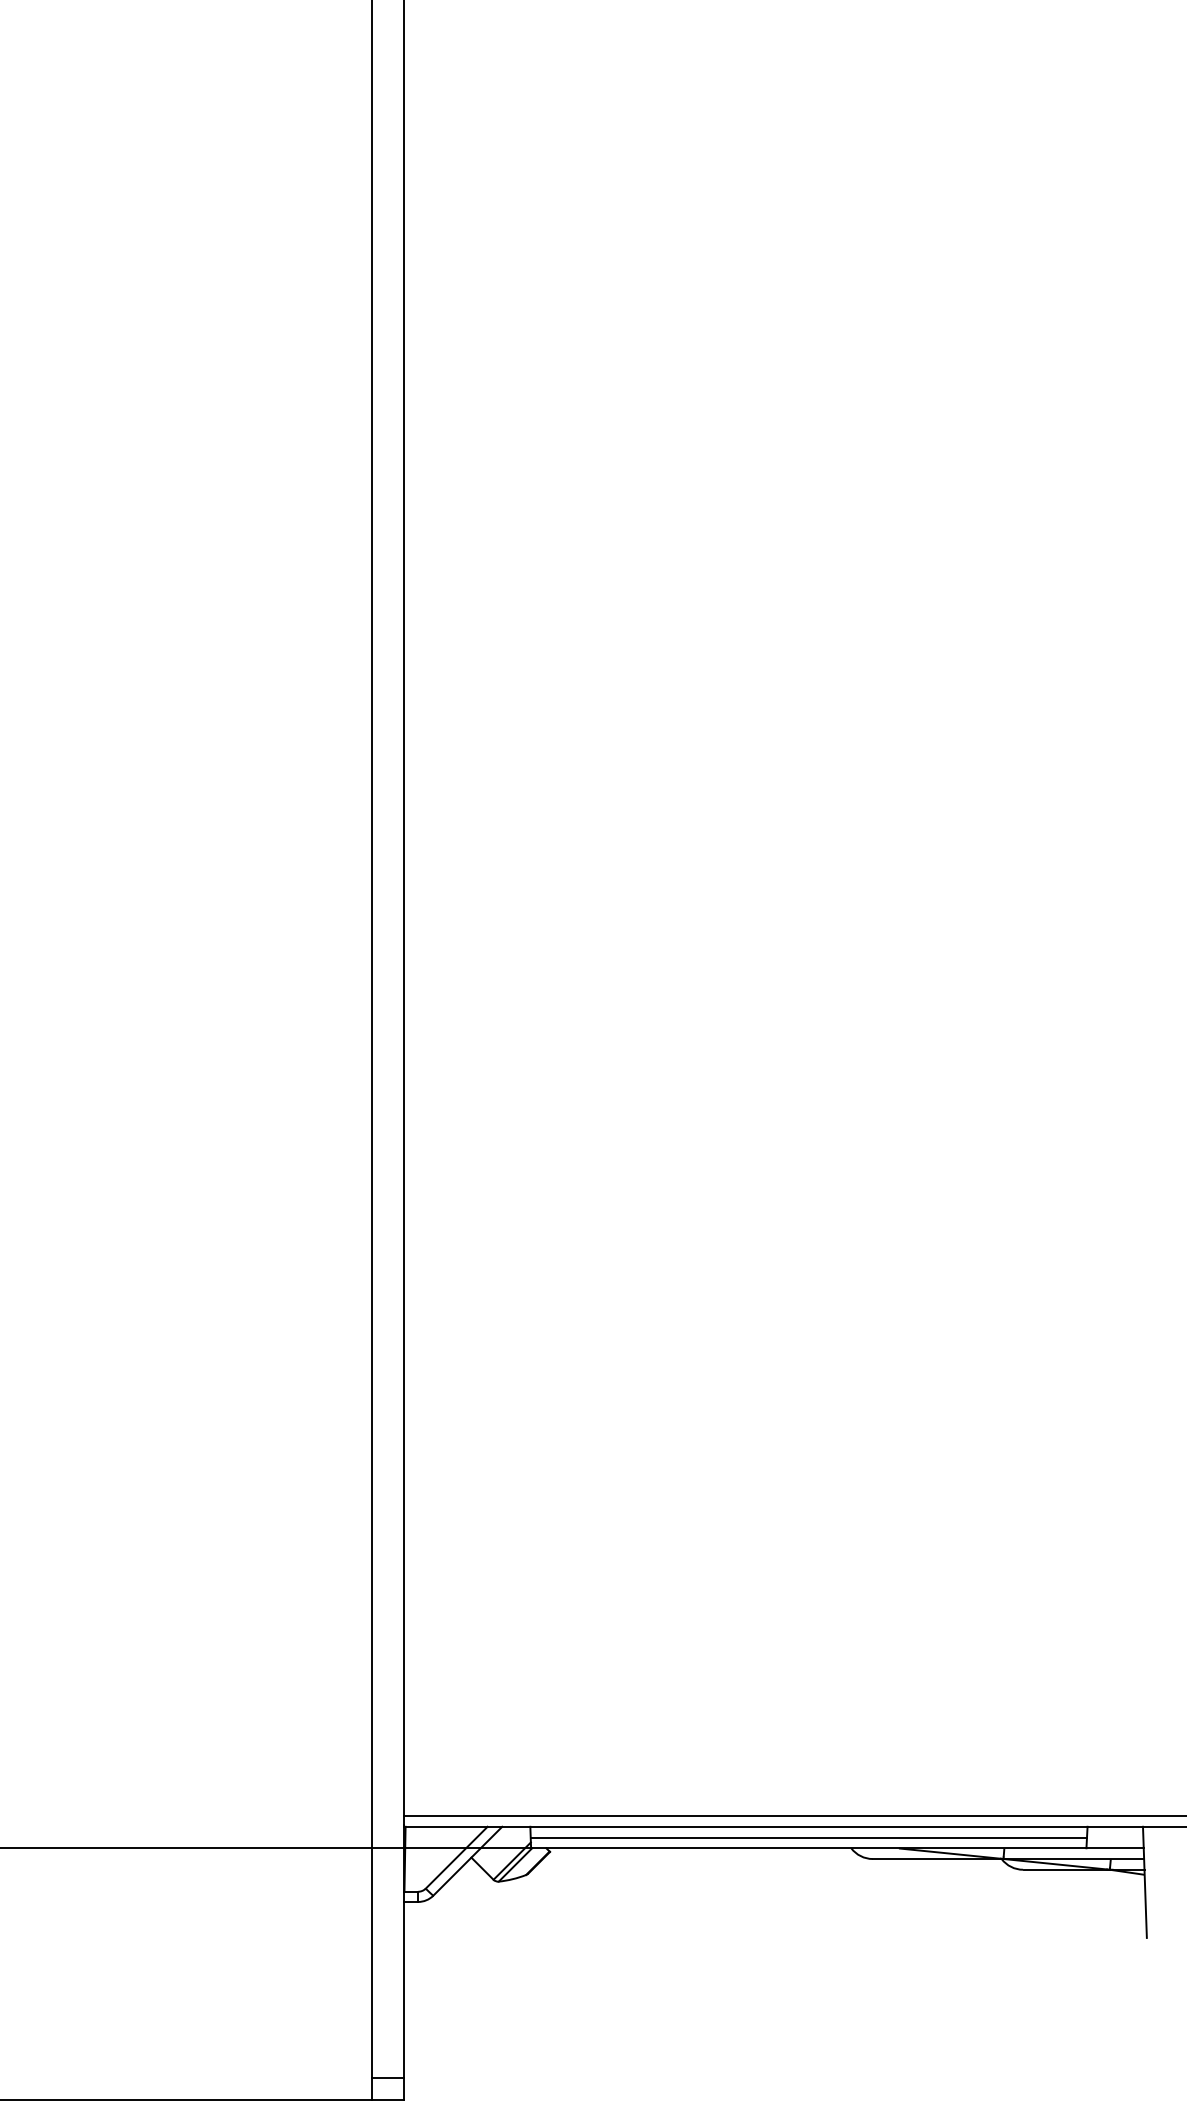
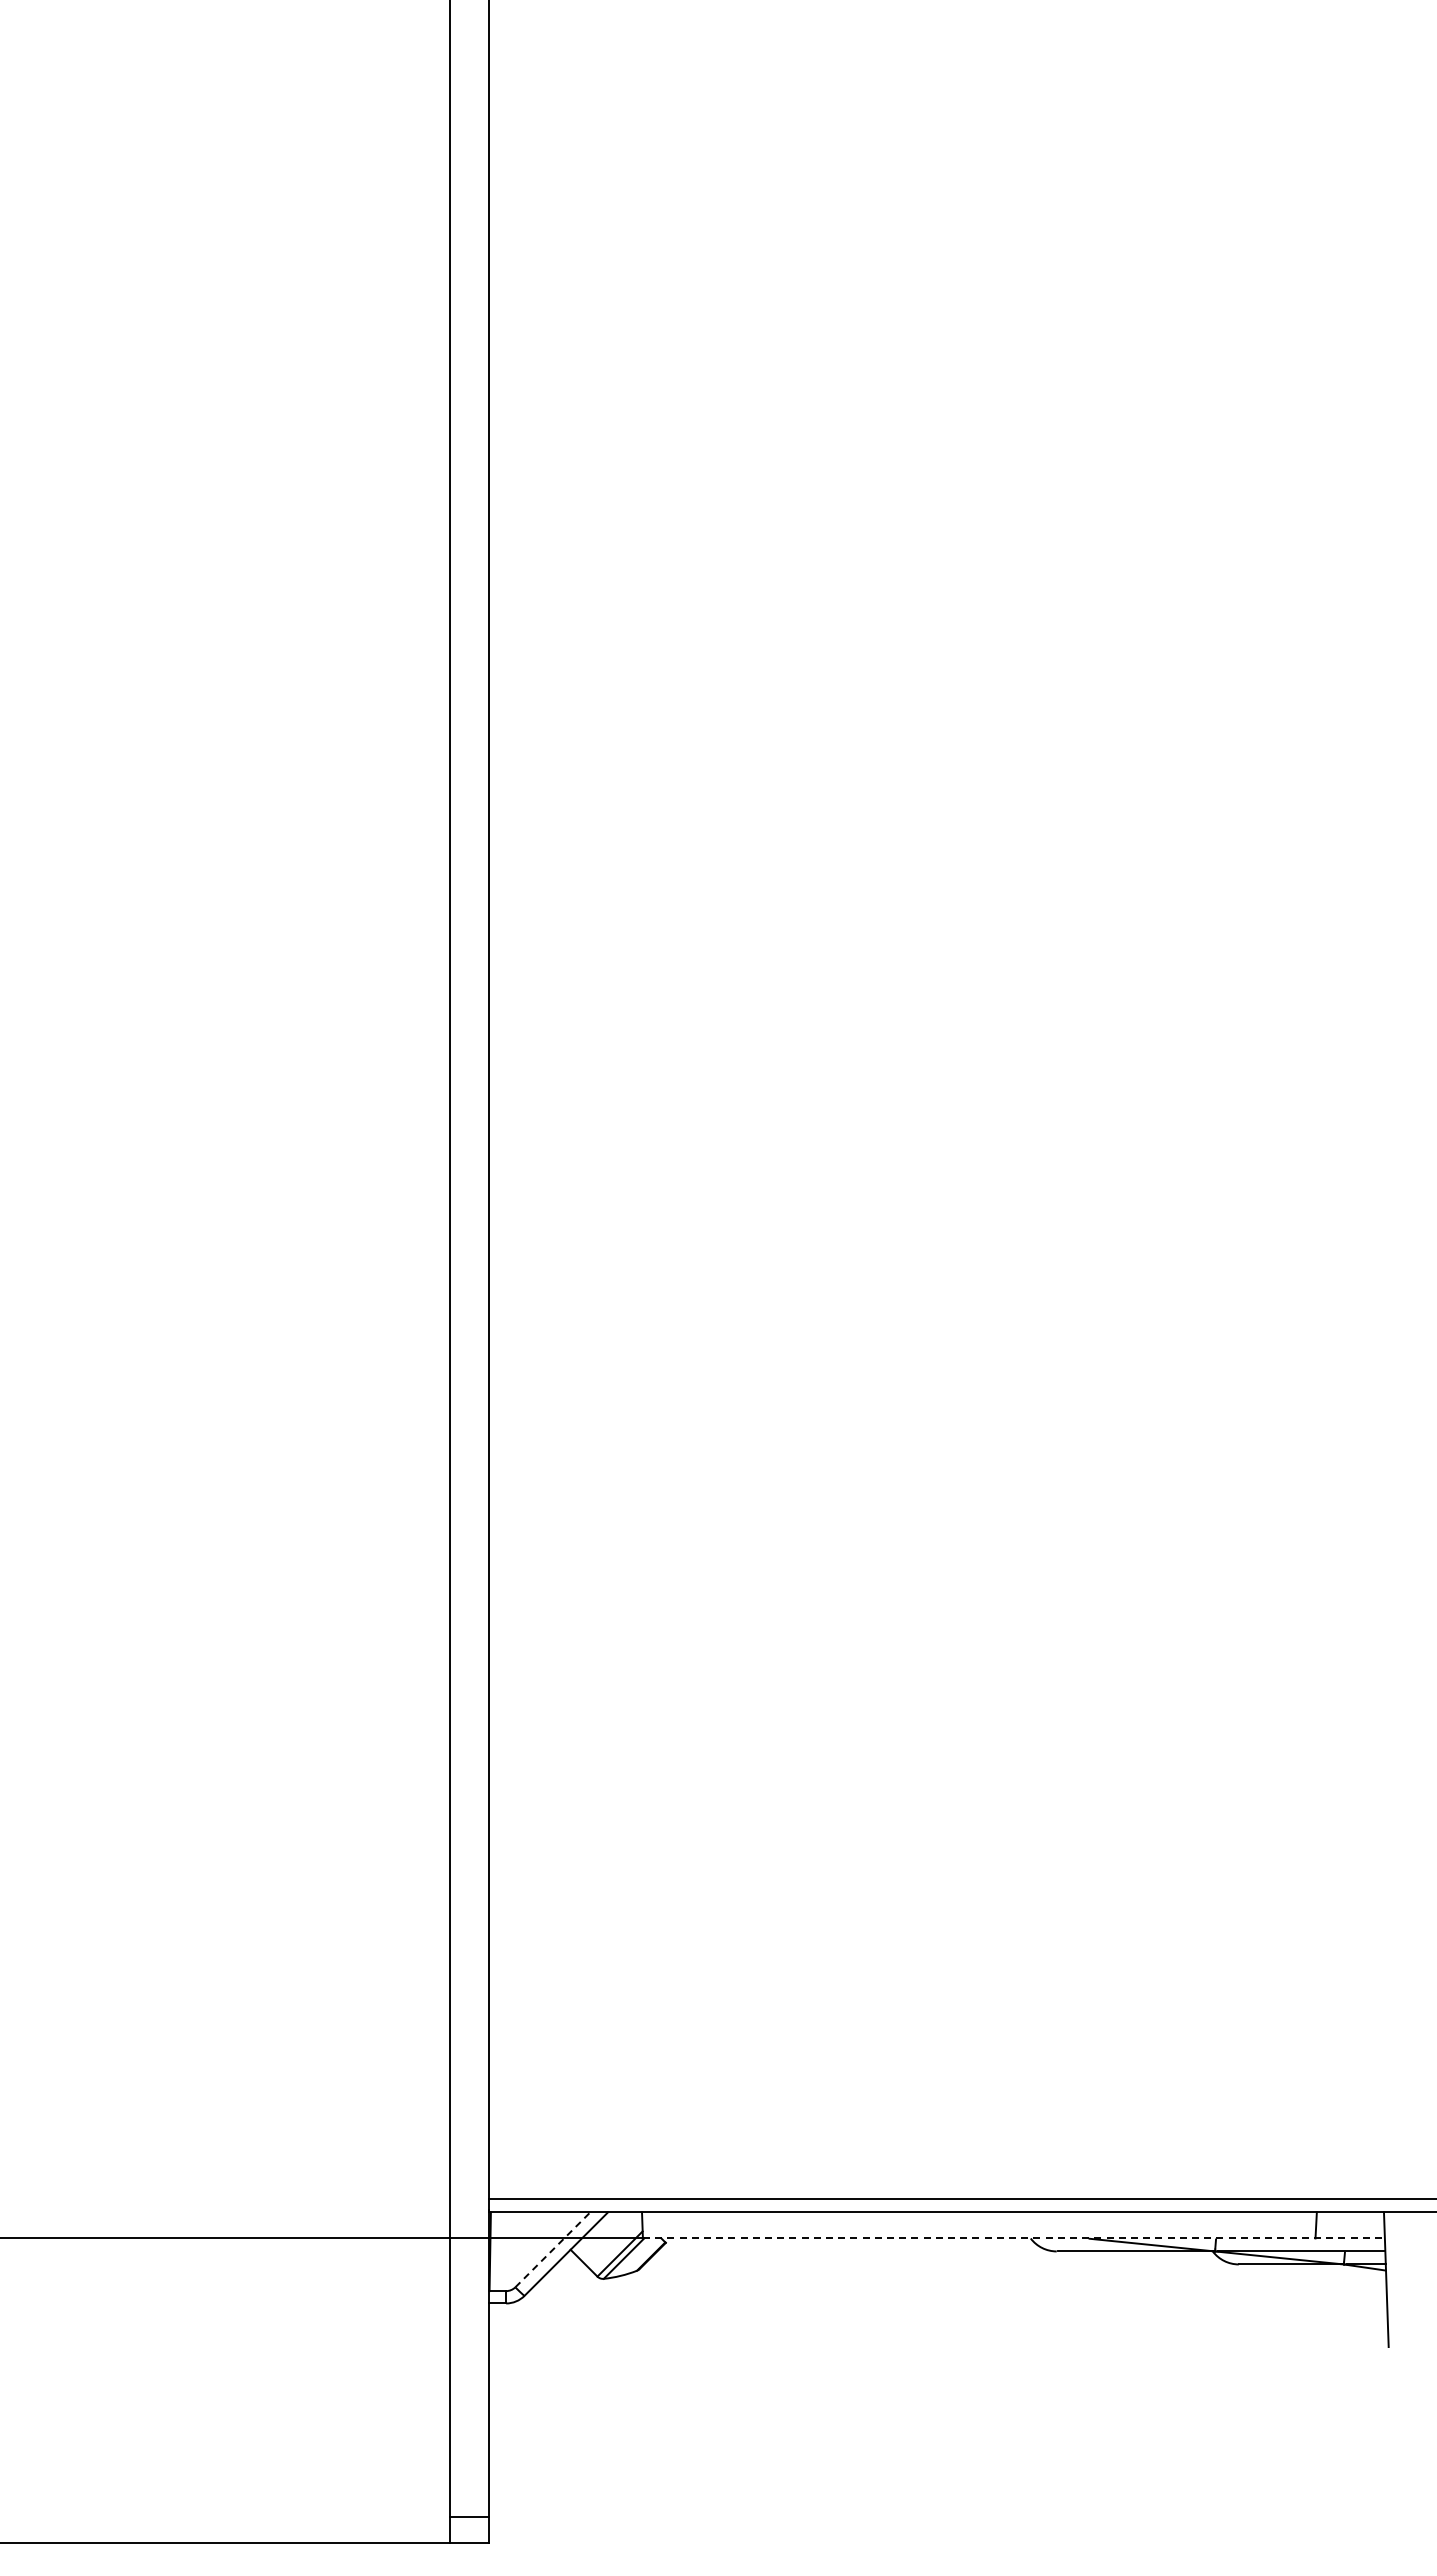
line: (809, 1837) -> (979, 2225), removed
line: (837, 1848) -> (1013, 2238), solid -> dashed
line: (456, 1857) -> (552, 2249), solid -> dashed

